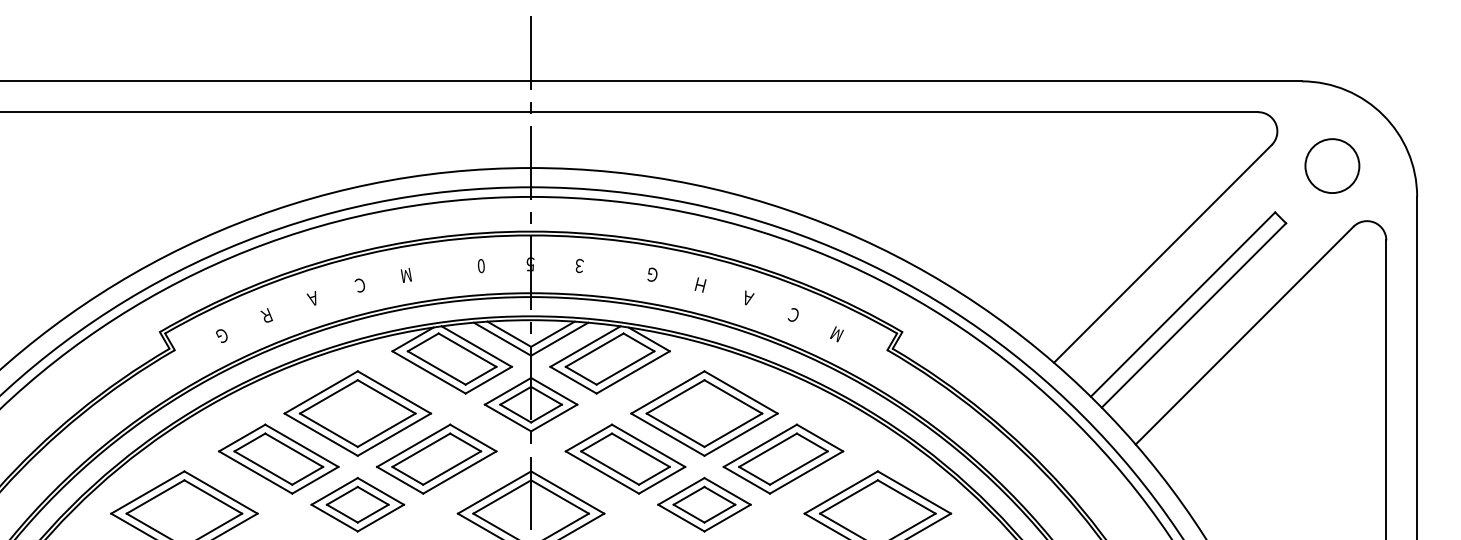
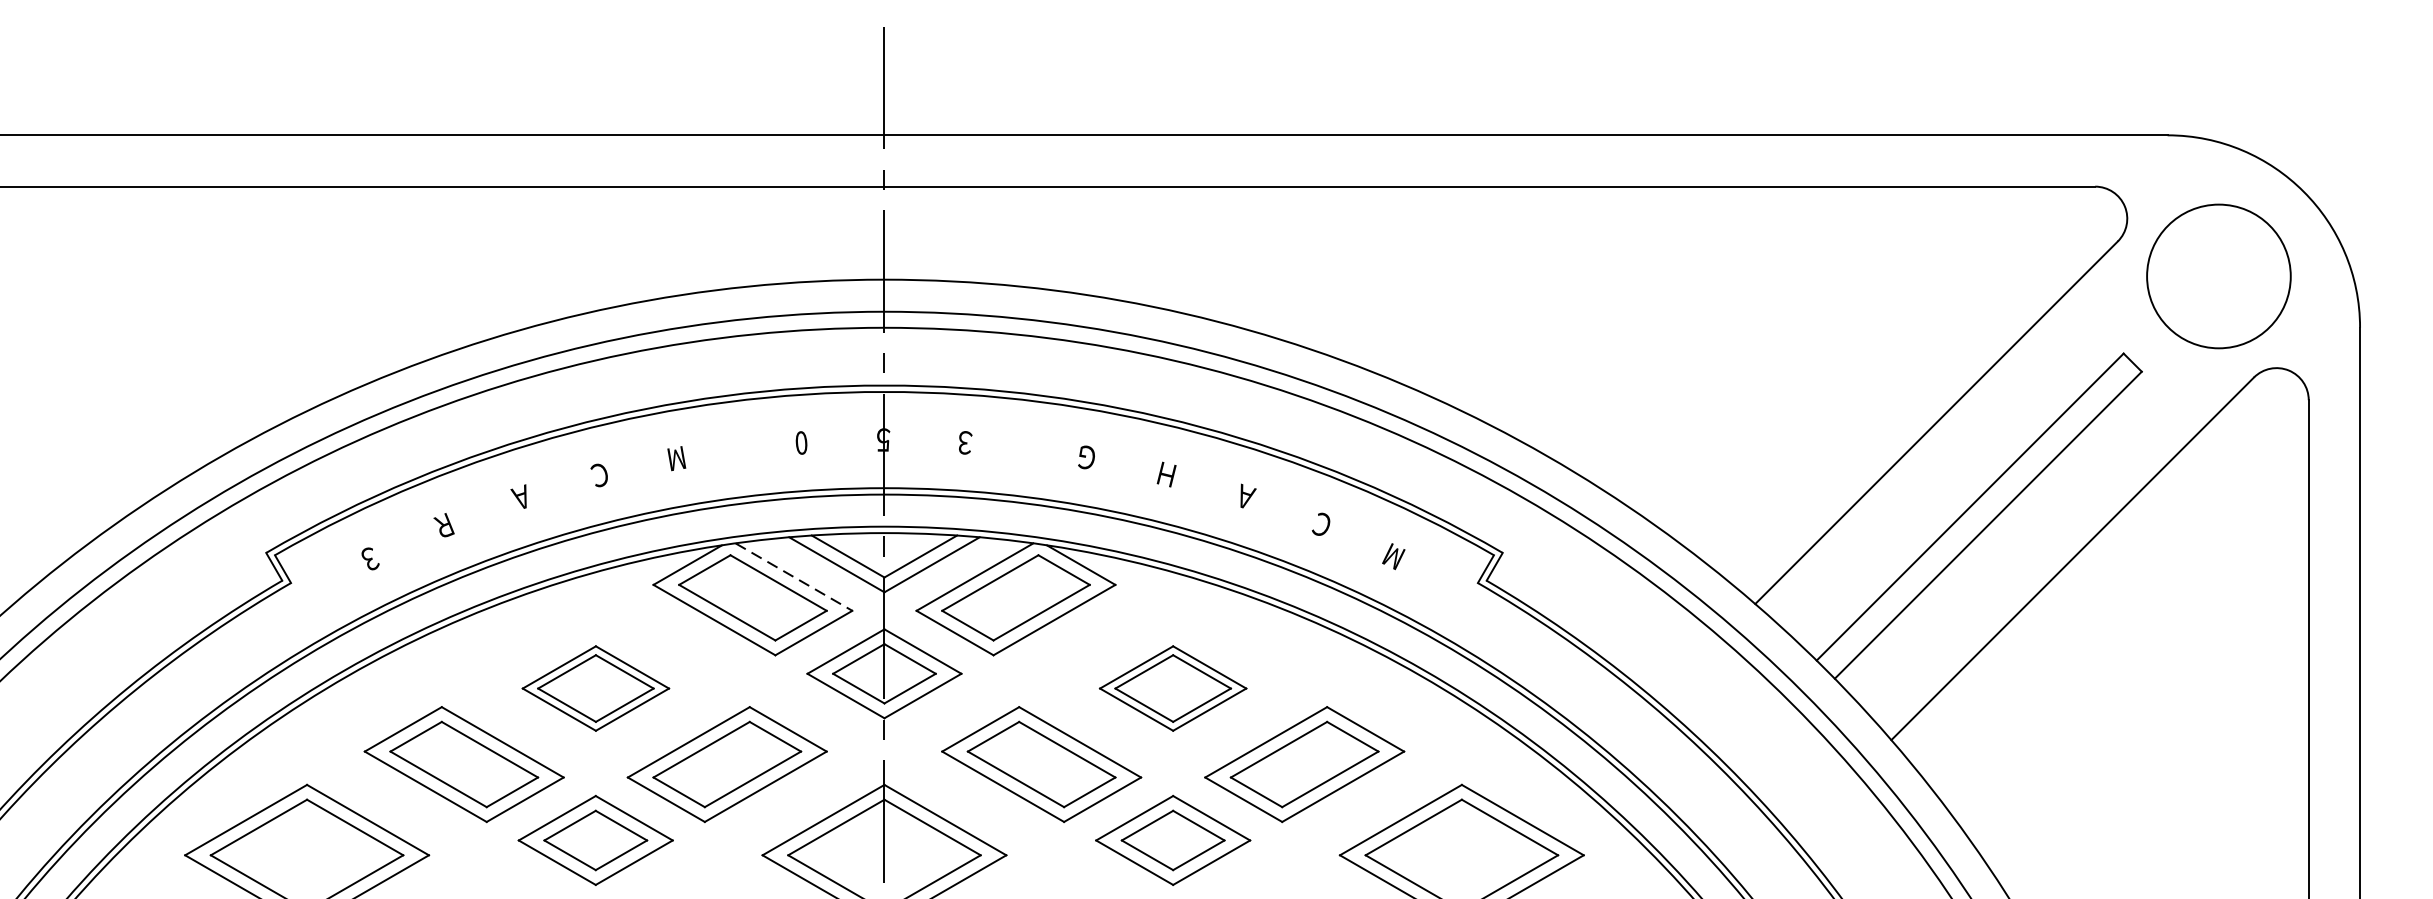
circle: (1332, 166) -> (2219, 277), size x1.6
text: (221, 335) -> (368, 558), Ｇ -> ３
line: (477, 346) -> (795, 576), solid -> dashed
part: (357, 413) -> (595, 688), size x0.6
part: (704, 413) -> (1173, 688), size x0.6

